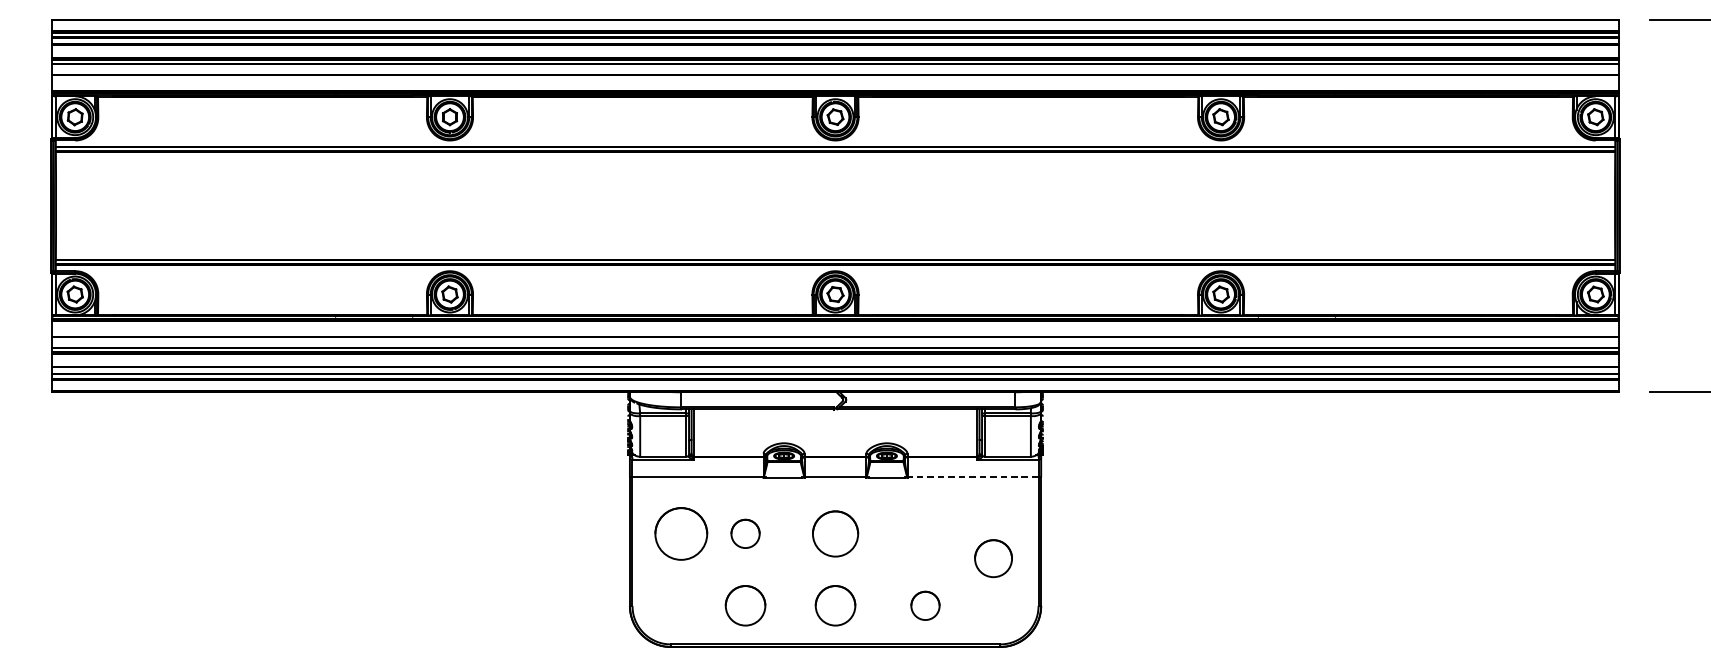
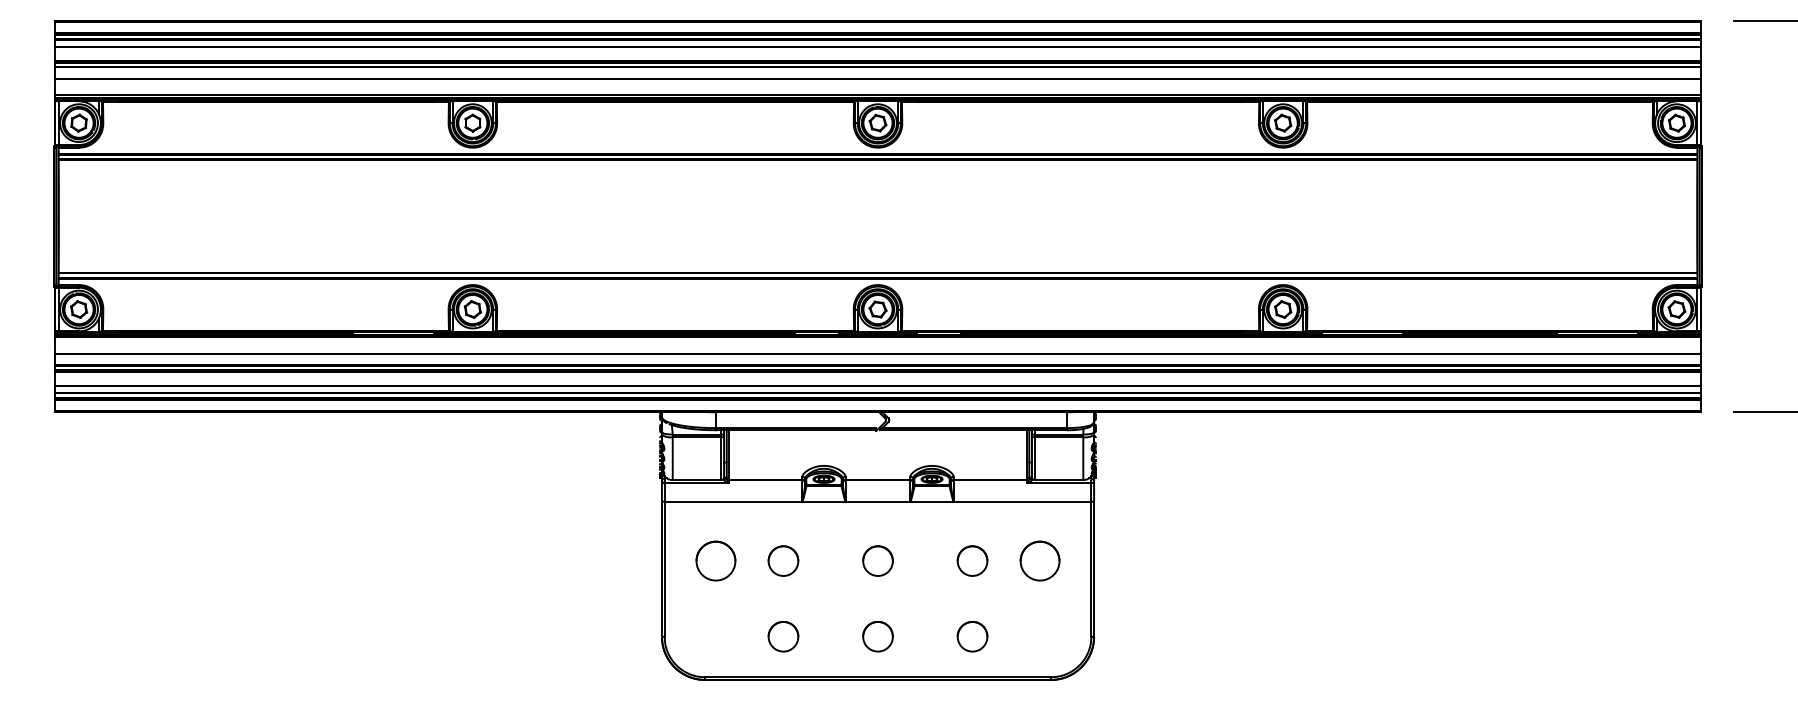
line: (973, 477) -> (1022, 501), dashed -> solid
part: (680, 533) -> (715, 560), size x0.71
circle: (835, 533) -> (877, 560), size x0.62
part: (925, 533) -> (972, 560), added
part: (993, 558) -> (1039, 560), moved
part: (745, 605) -> (783, 636), size x0.71
circle: (835, 605) -> (877, 636), size x0.71

